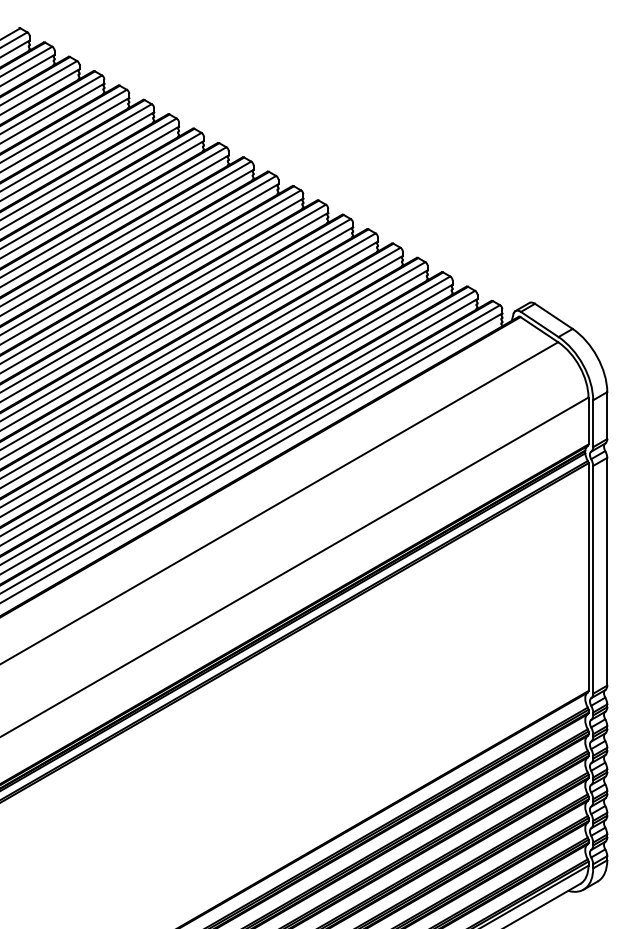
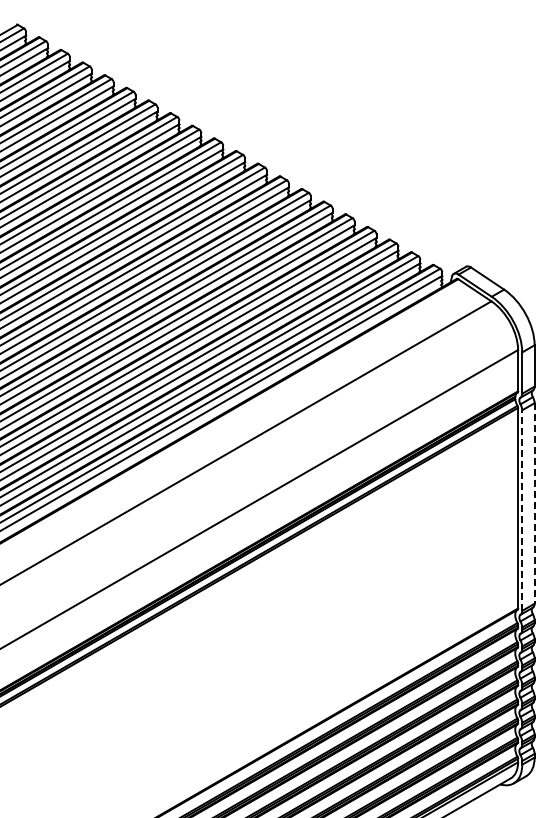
line: (607, 571) -> (534, 503), solid -> dashed
line: (593, 579) -> (522, 510), solid -> dashed

